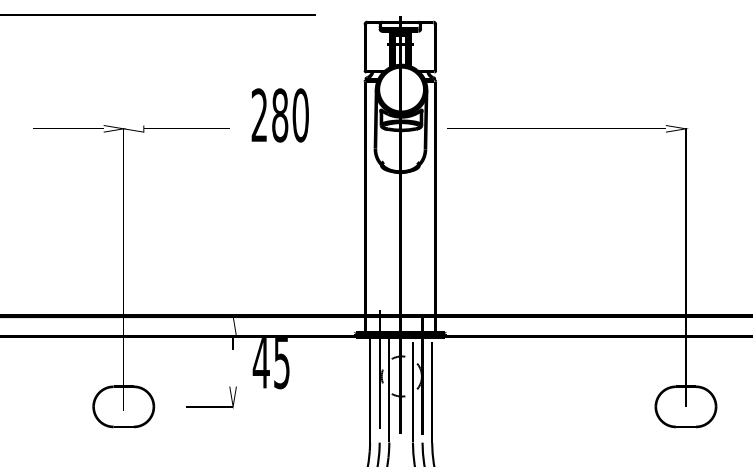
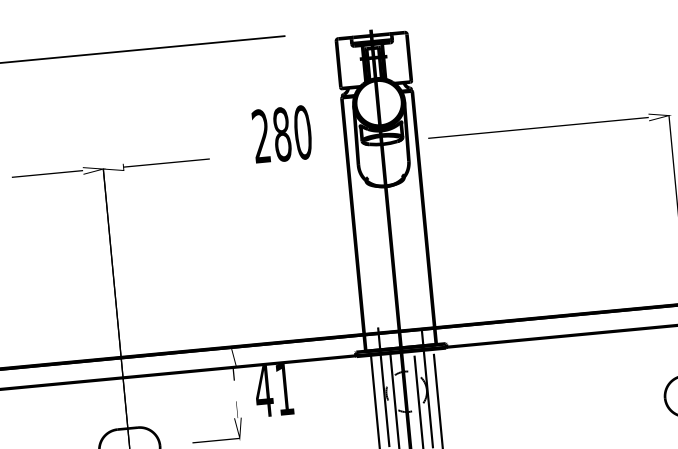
text: (279, 115) -> (281, 134), moved
text: (281, 363) -> (284, 390), 45 -> 41

